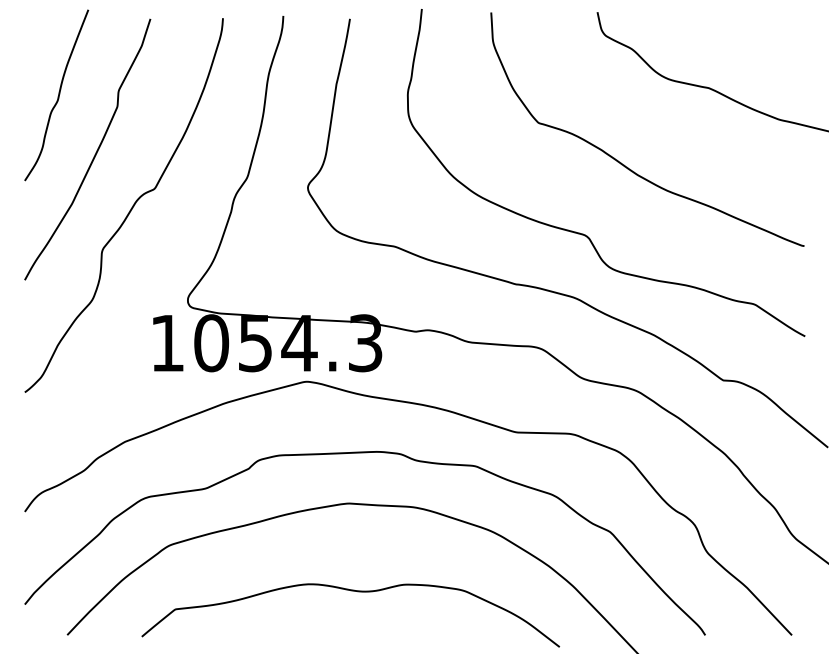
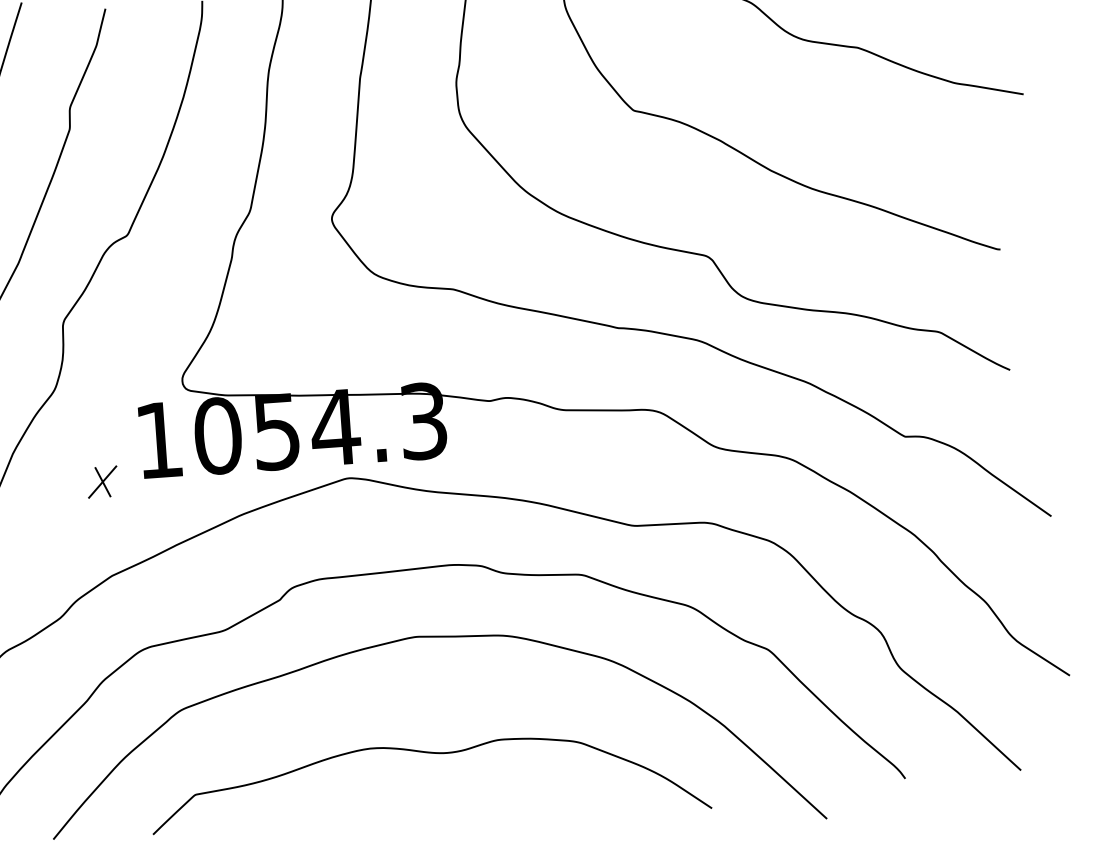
part: (123, 371) -> (103, 482), added

